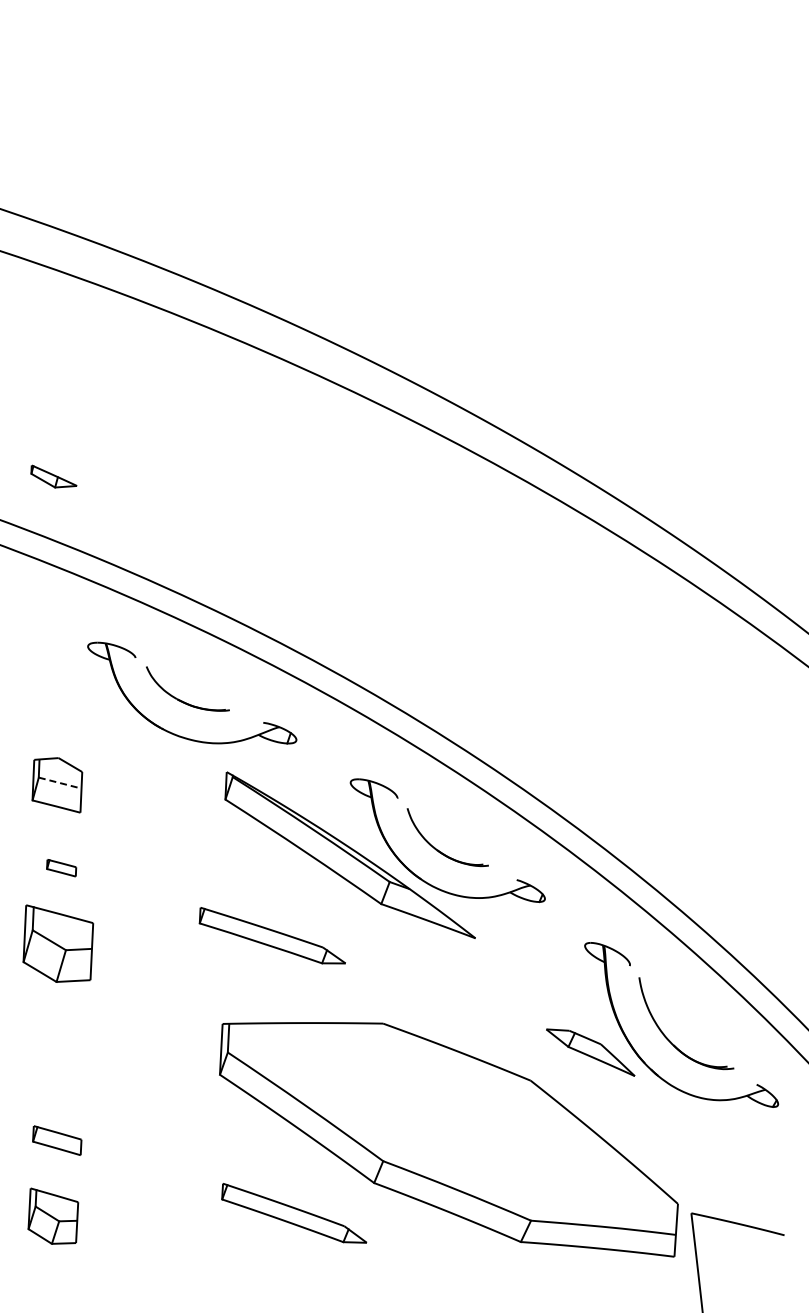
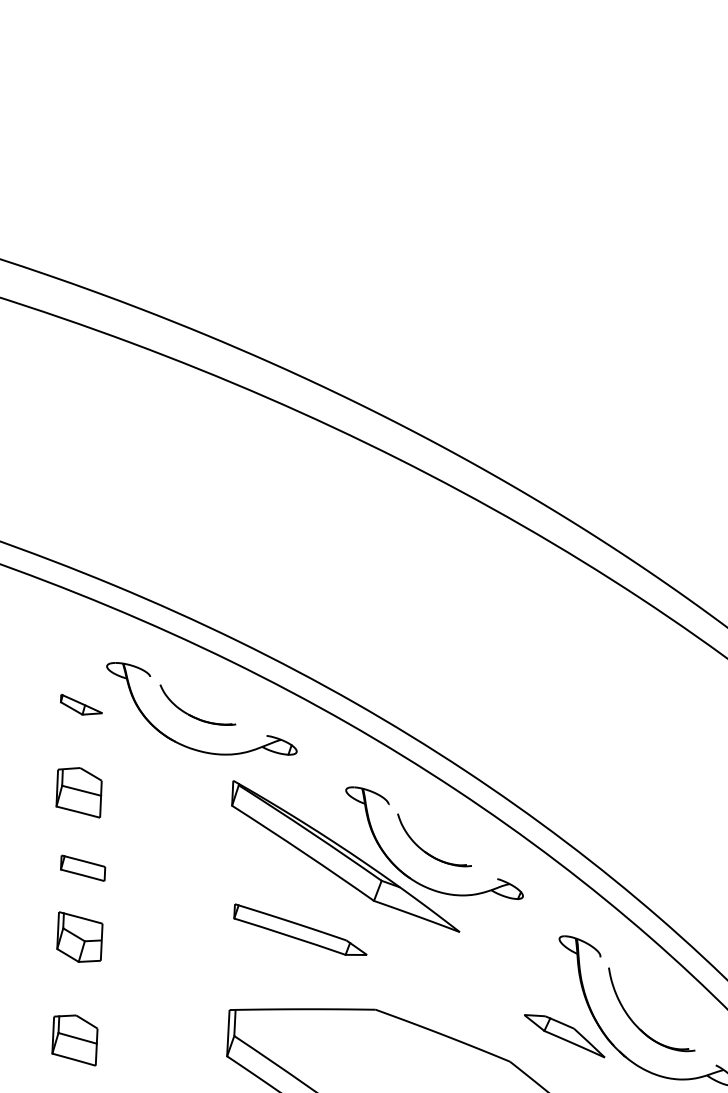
part: (53, 476) -> (81, 704), moved
line: (60, 783) -> (81, 791), dashed -> solid
part: (61, 867) -> (82, 867), size x1.67
part: (271, 935) -> (299, 929), moved
part: (57, 943) -> (79, 936), size x0.71
part: (52, 1057) -> (74, 1040), added

